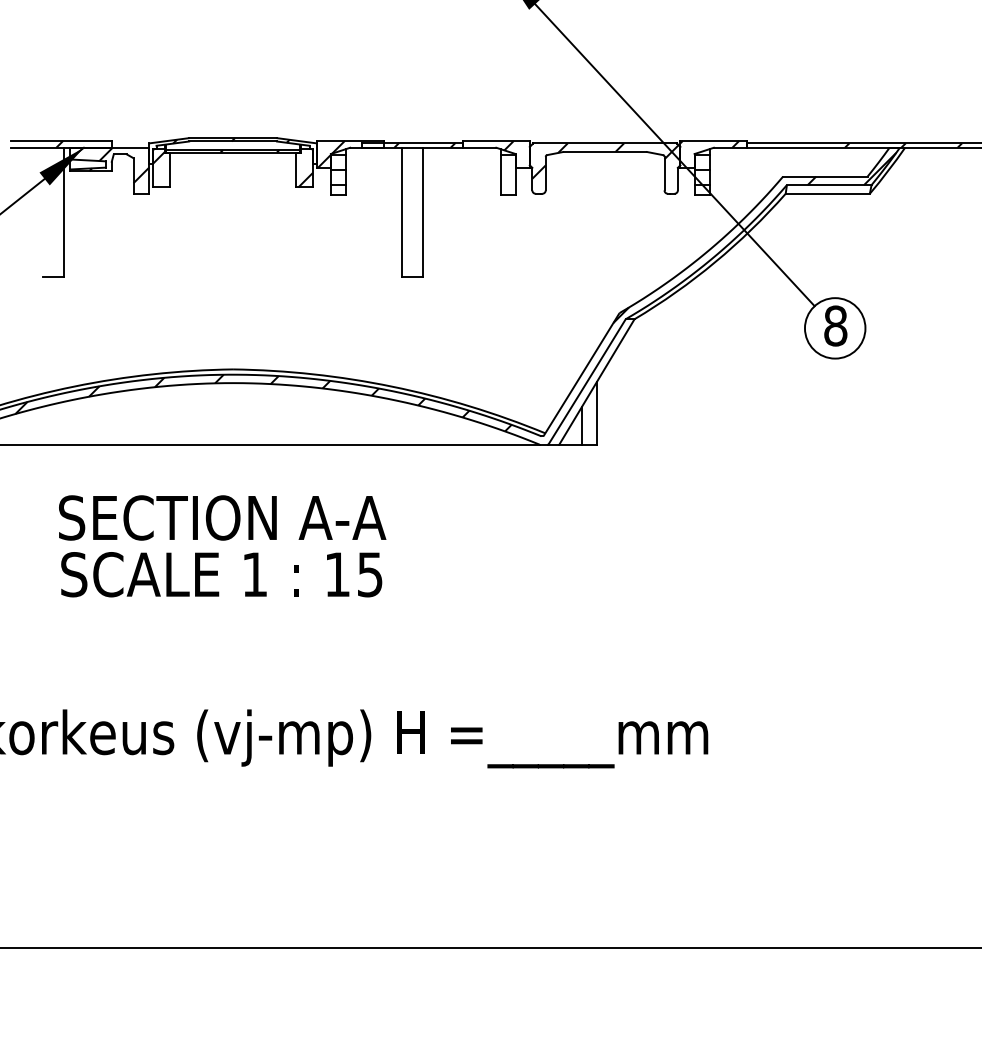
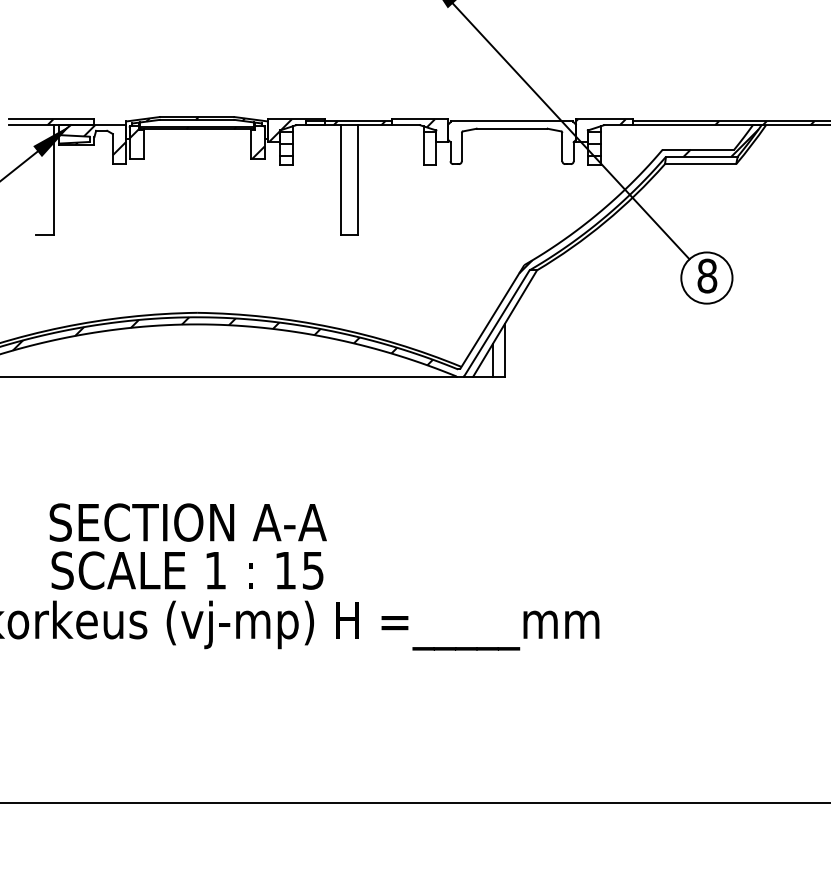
hatch: (605, 161) -> (512, 136), removed
text: (221, 546) -> (187, 546), moved

